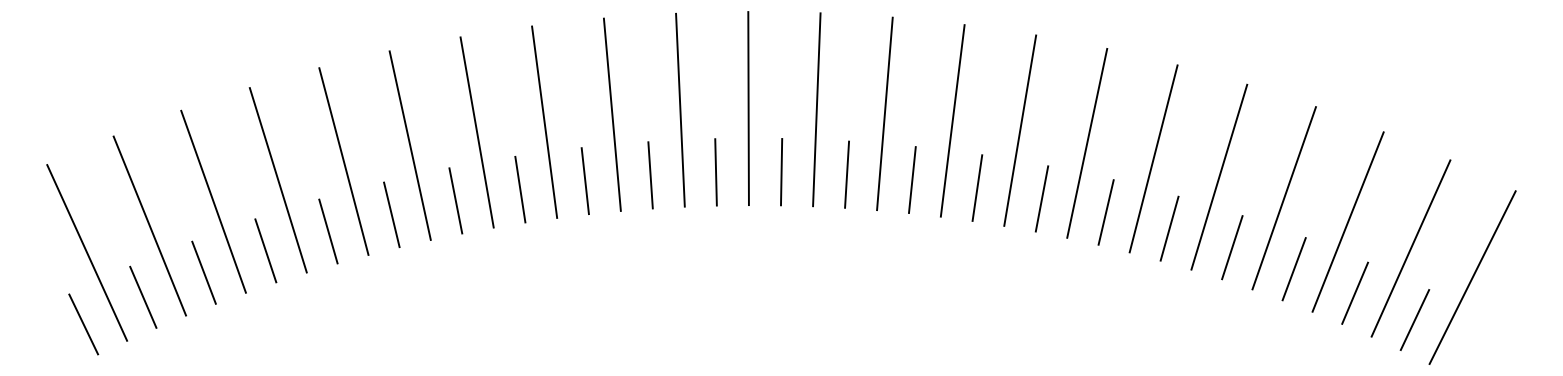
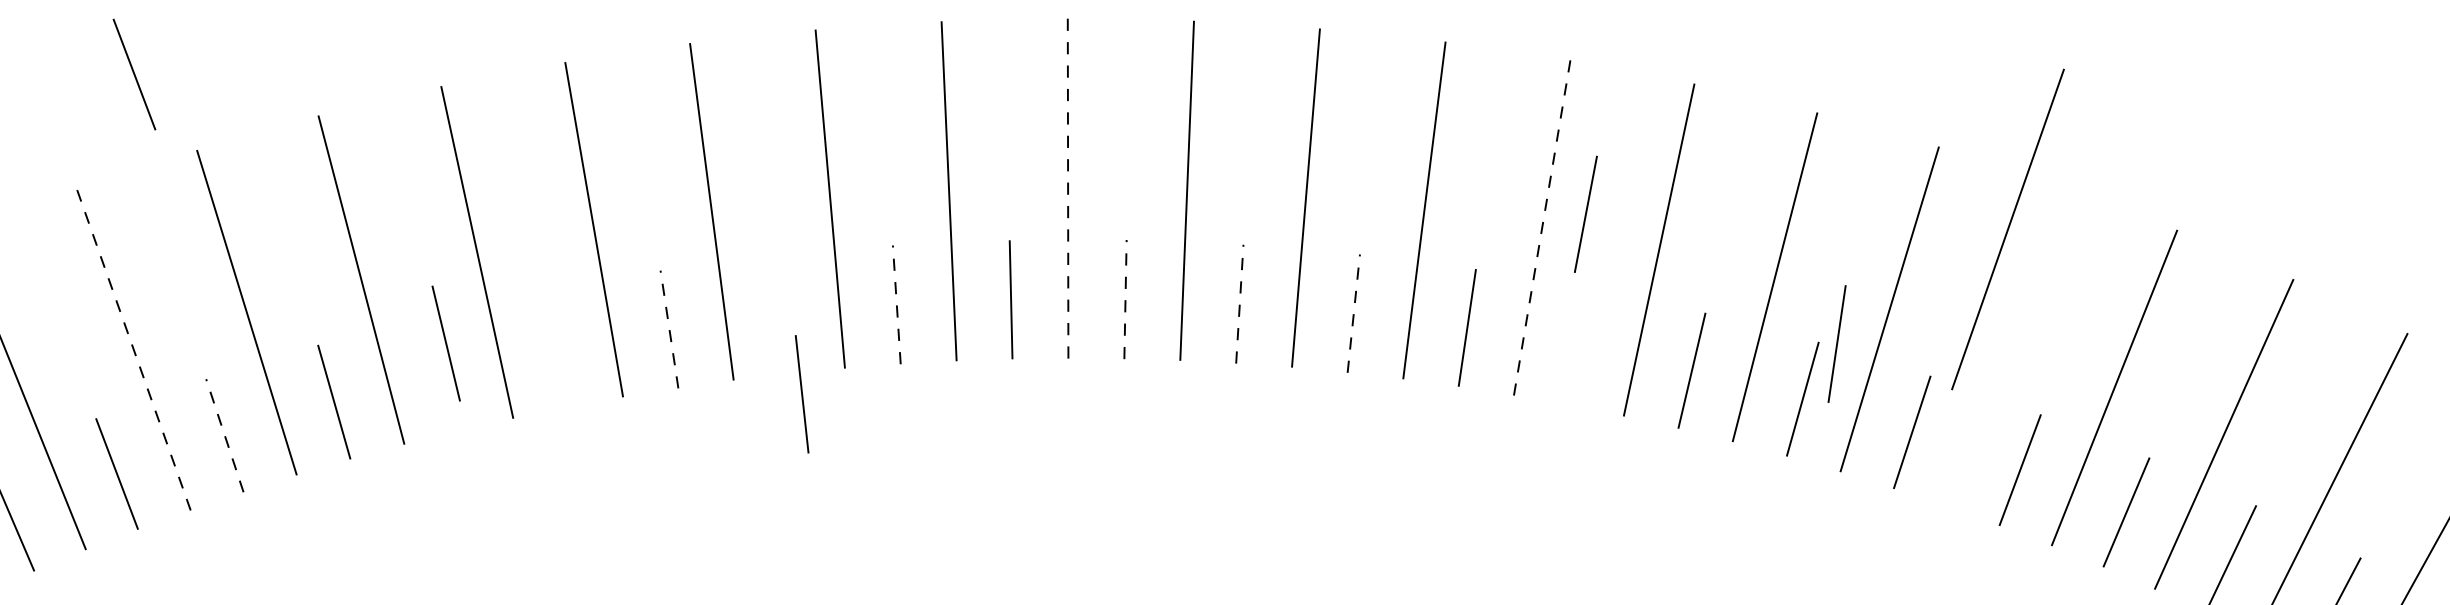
line: (143, 67) -> (134, 73), added
line: (680, 109) -> (1068, 187), solid -> dashed
line: (952, 120) -> (1541, 227), solid -> dashed
line: (716, 171) -> (1126, 298), solid -> dashed
line: (781, 171) -> (1239, 303), solid -> dashed
line: (847, 174) -> (1354, 313), solid -> dashed
line: (1219, 176) -> (2008, 228), moved
line: (1124, 179) -> (1837, 343), added
line: (585, 180) -> (897, 303), solid -> dashed
line: (977, 187) -> (1586, 213), moved
line: (520, 189) -> (802, 394), moved
line: (455, 200) -> (668, 328), solid -> dashed
line: (391, 214) -> (556, 348), removed
line: (149, 225) -> (133, 349), solid -> dashed
line: (328, 231) -> (446, 343), moved
line: (203, 272) -> (223, 435), solid -> dashed

